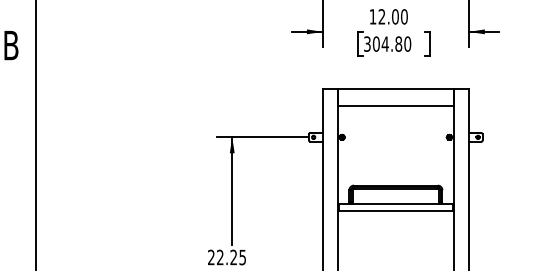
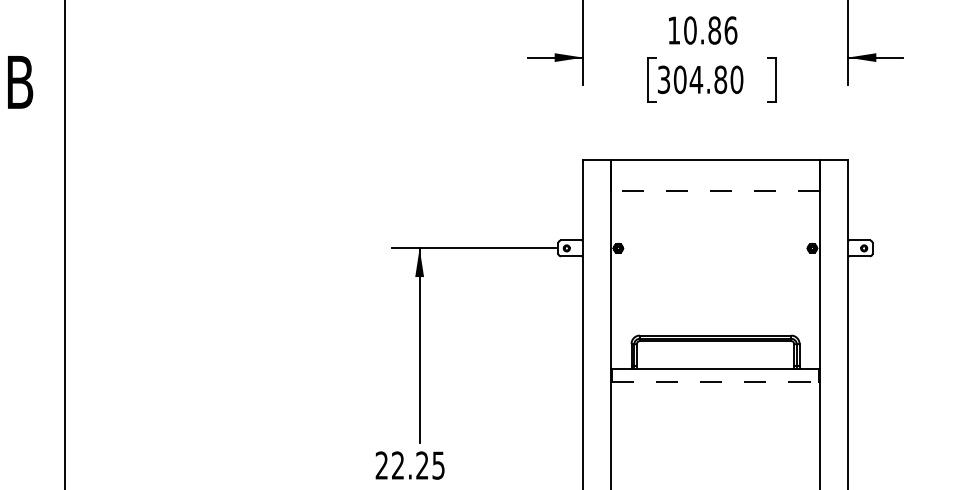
text: (392, 16) -> (709, 29), 12.00 -> 10.86
line: (395, 105) -> (714, 190), solid -> dashed
line: (396, 211) -> (716, 382), solid -> dashed

